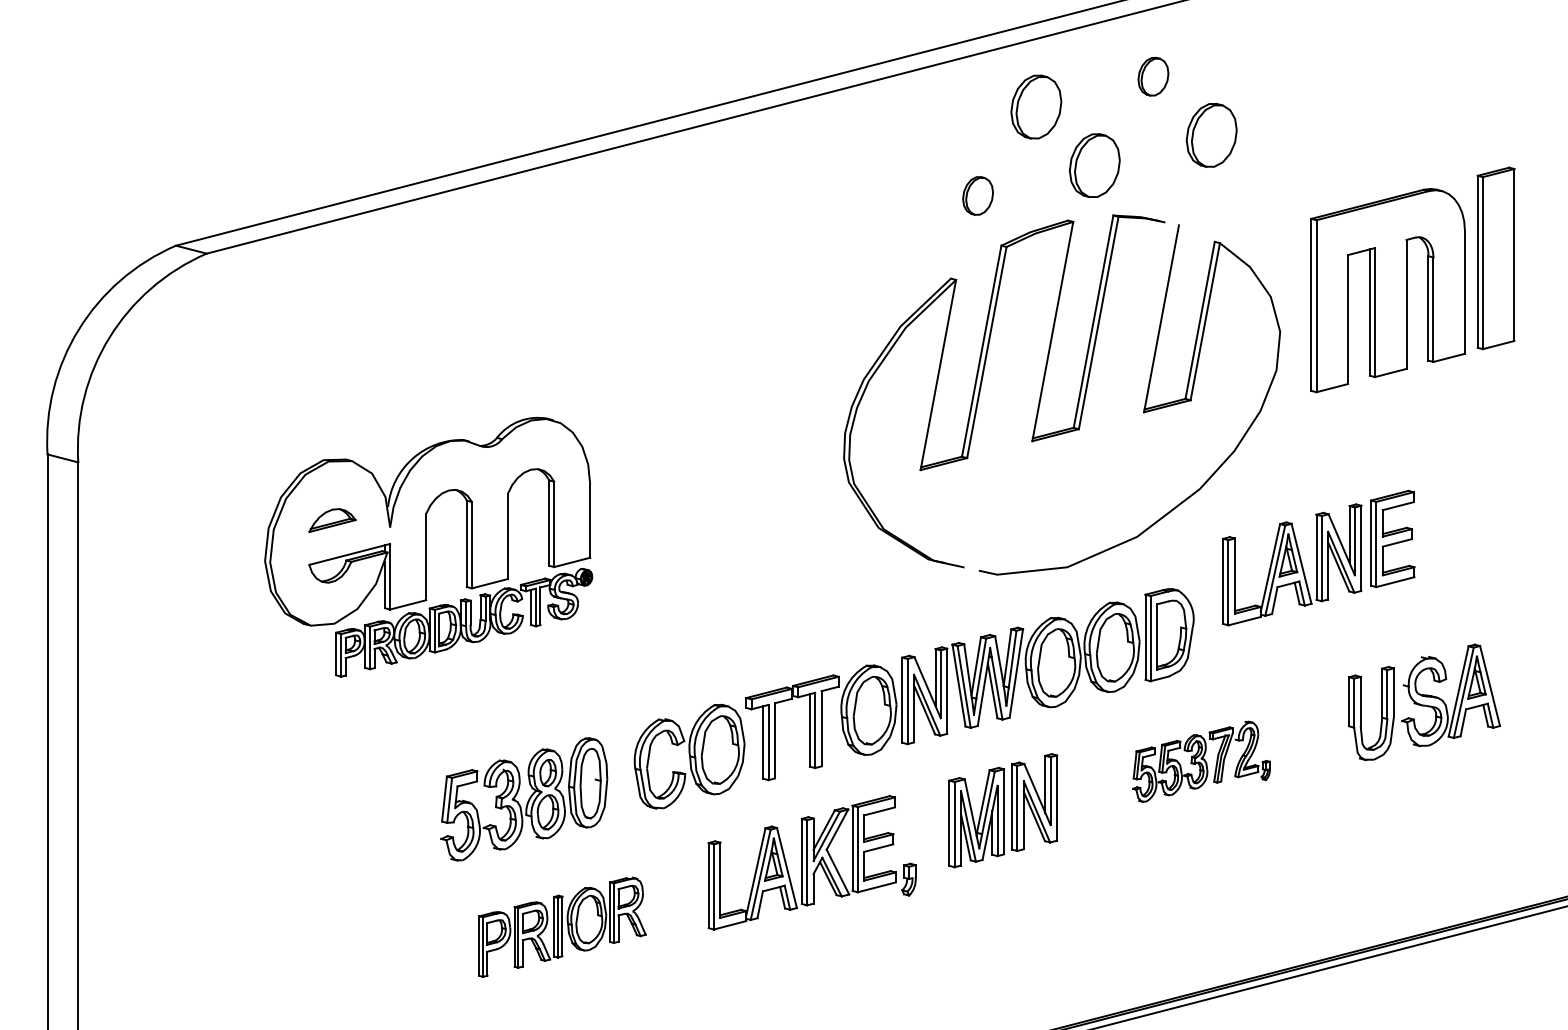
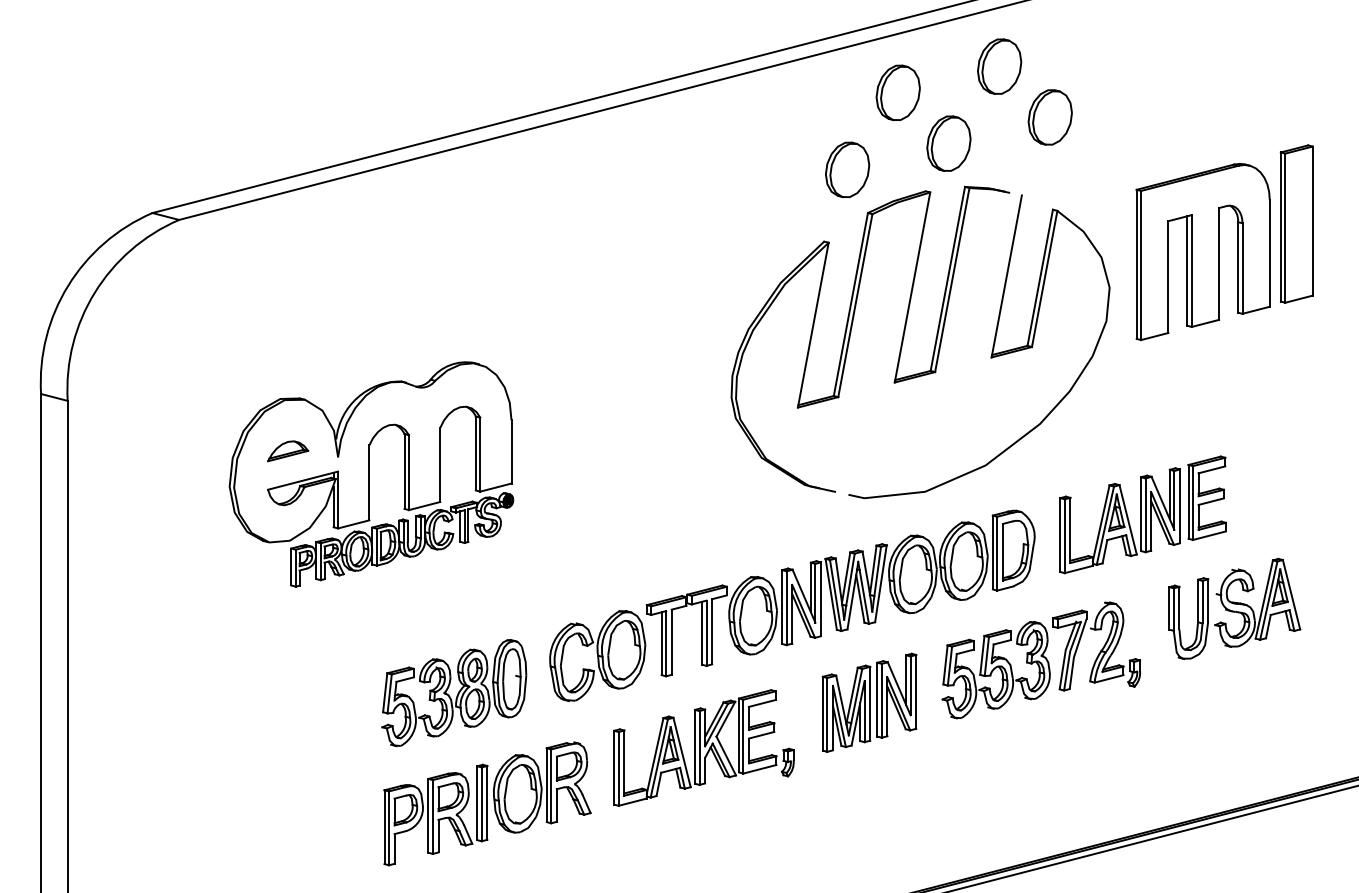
part: (1153, 76) -> (999, 66), size x1.67
part: (977, 195) -> (847, 169), size x1.67
part: (1318, 557) -> (1142, 514), moved
part: (1201, 761) -> (1041, 660), size x1.67
part: (562, 926) -> (487, 803), size x1.43

